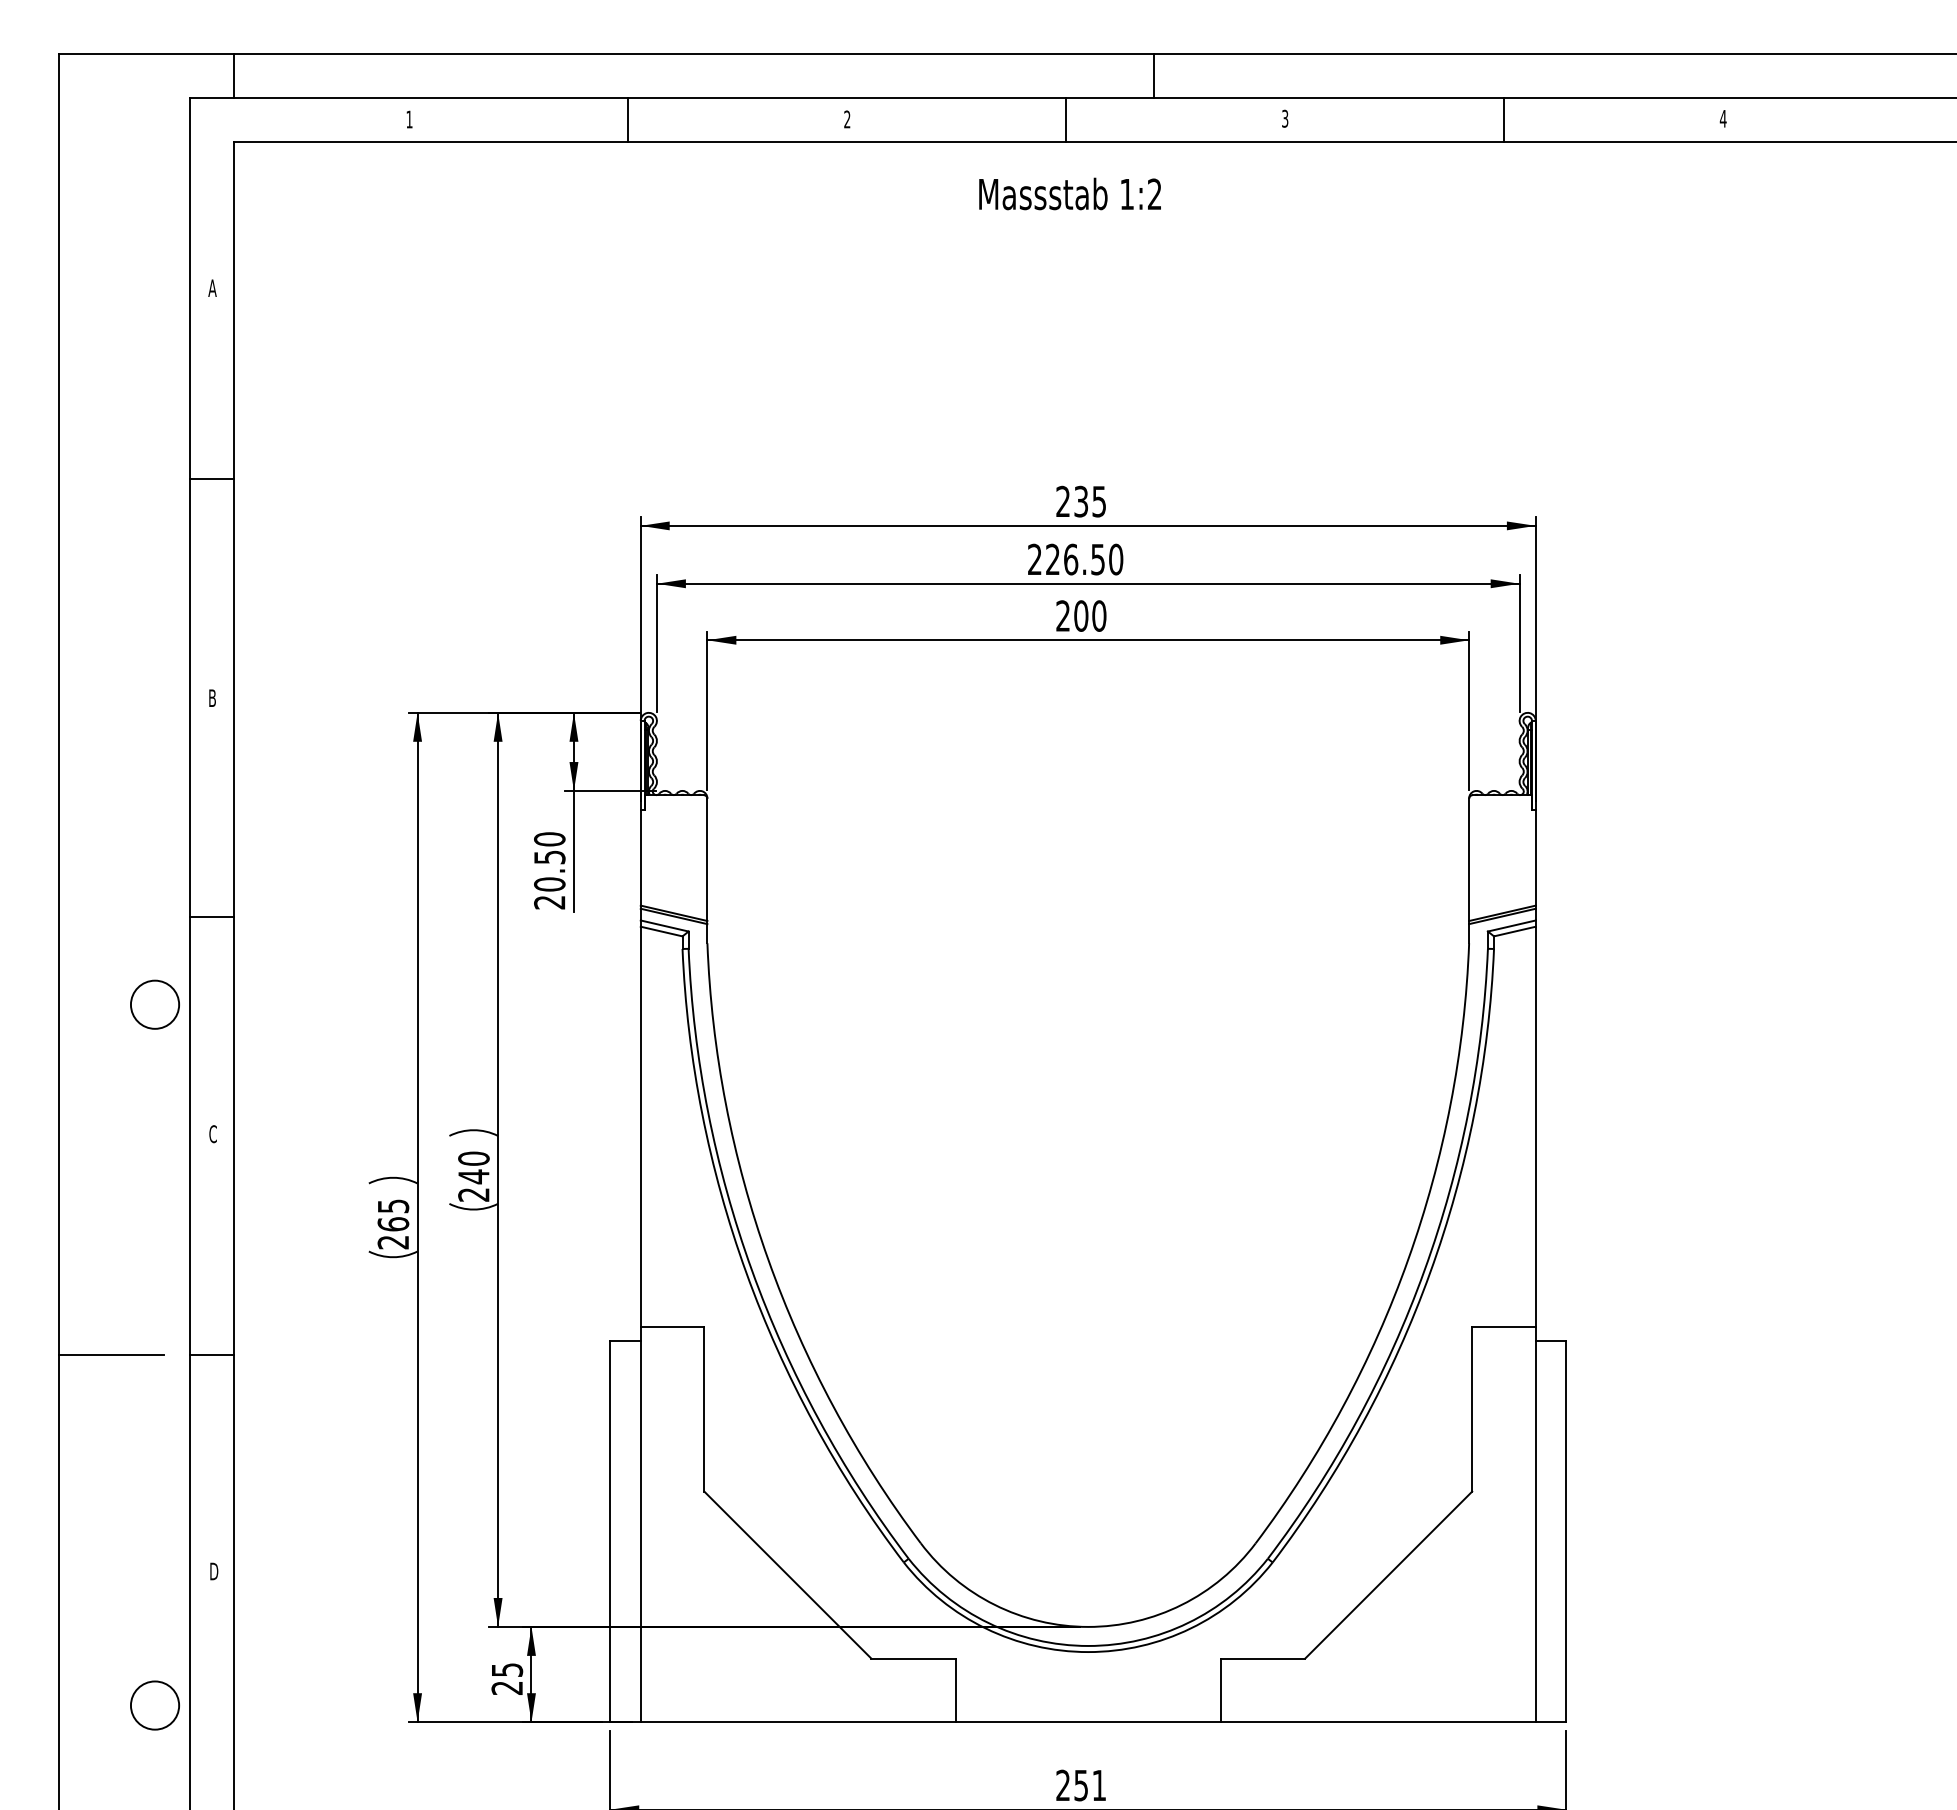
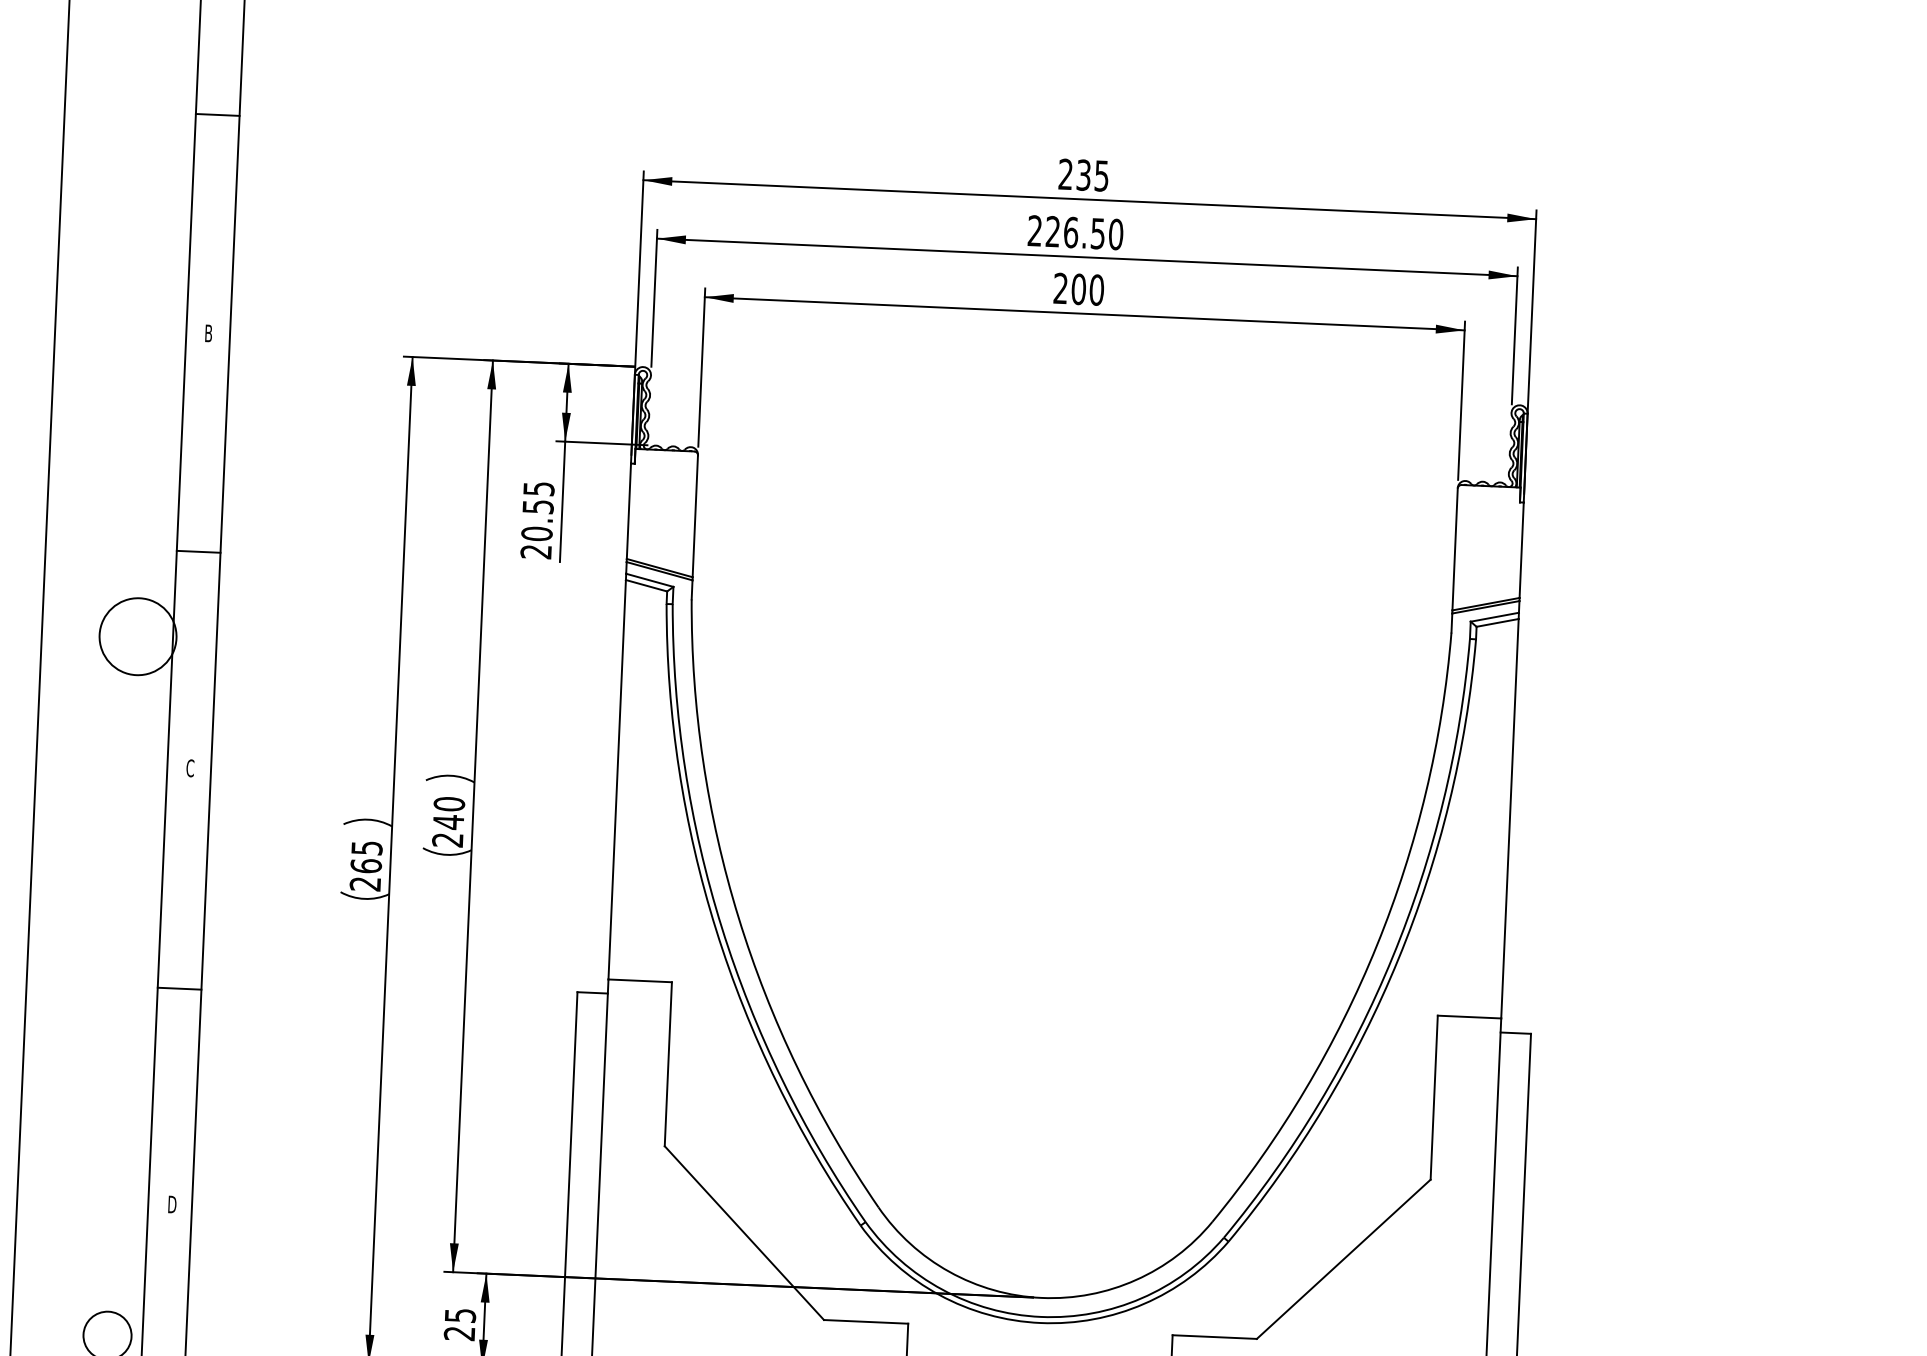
text: (549, 839) -> (538, 489), 20.50 -> 20.55
circle: (154, 1004) -> (137, 636), size x1.6
line: (110, 1355) -> (78, 984), removed

